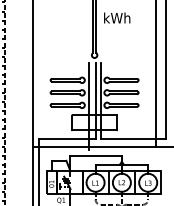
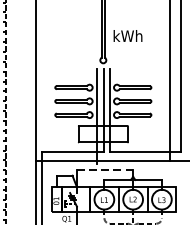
text: (117, 17) -> (128, 35), moved
line: (96, 155) -> (105, 169), solid -> dashed

